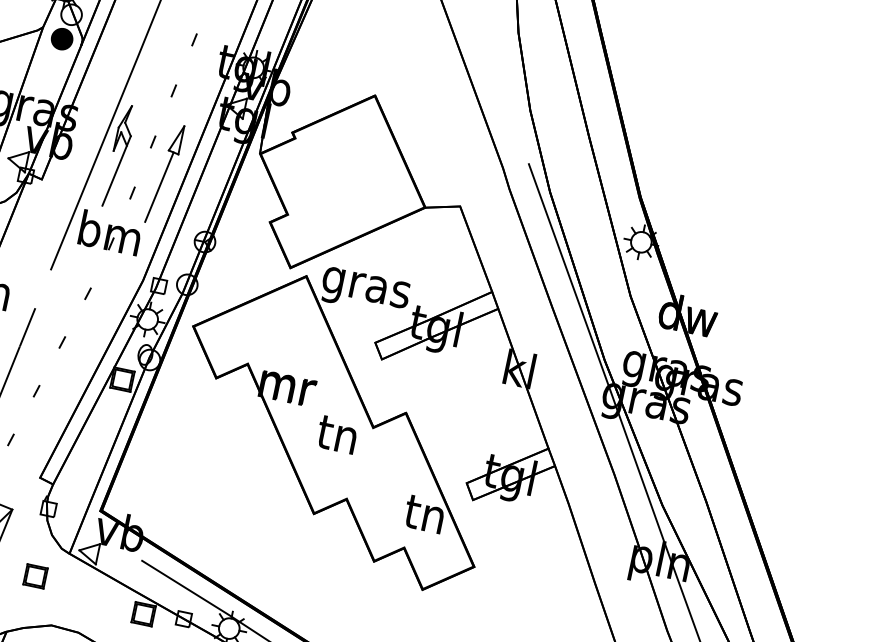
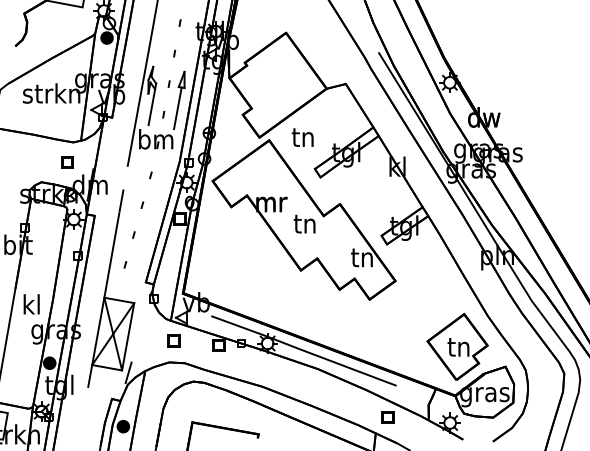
text: (365, 289) -> (303, 140), gras -> tn
part: (35, 574) -> (173, 340), moved

